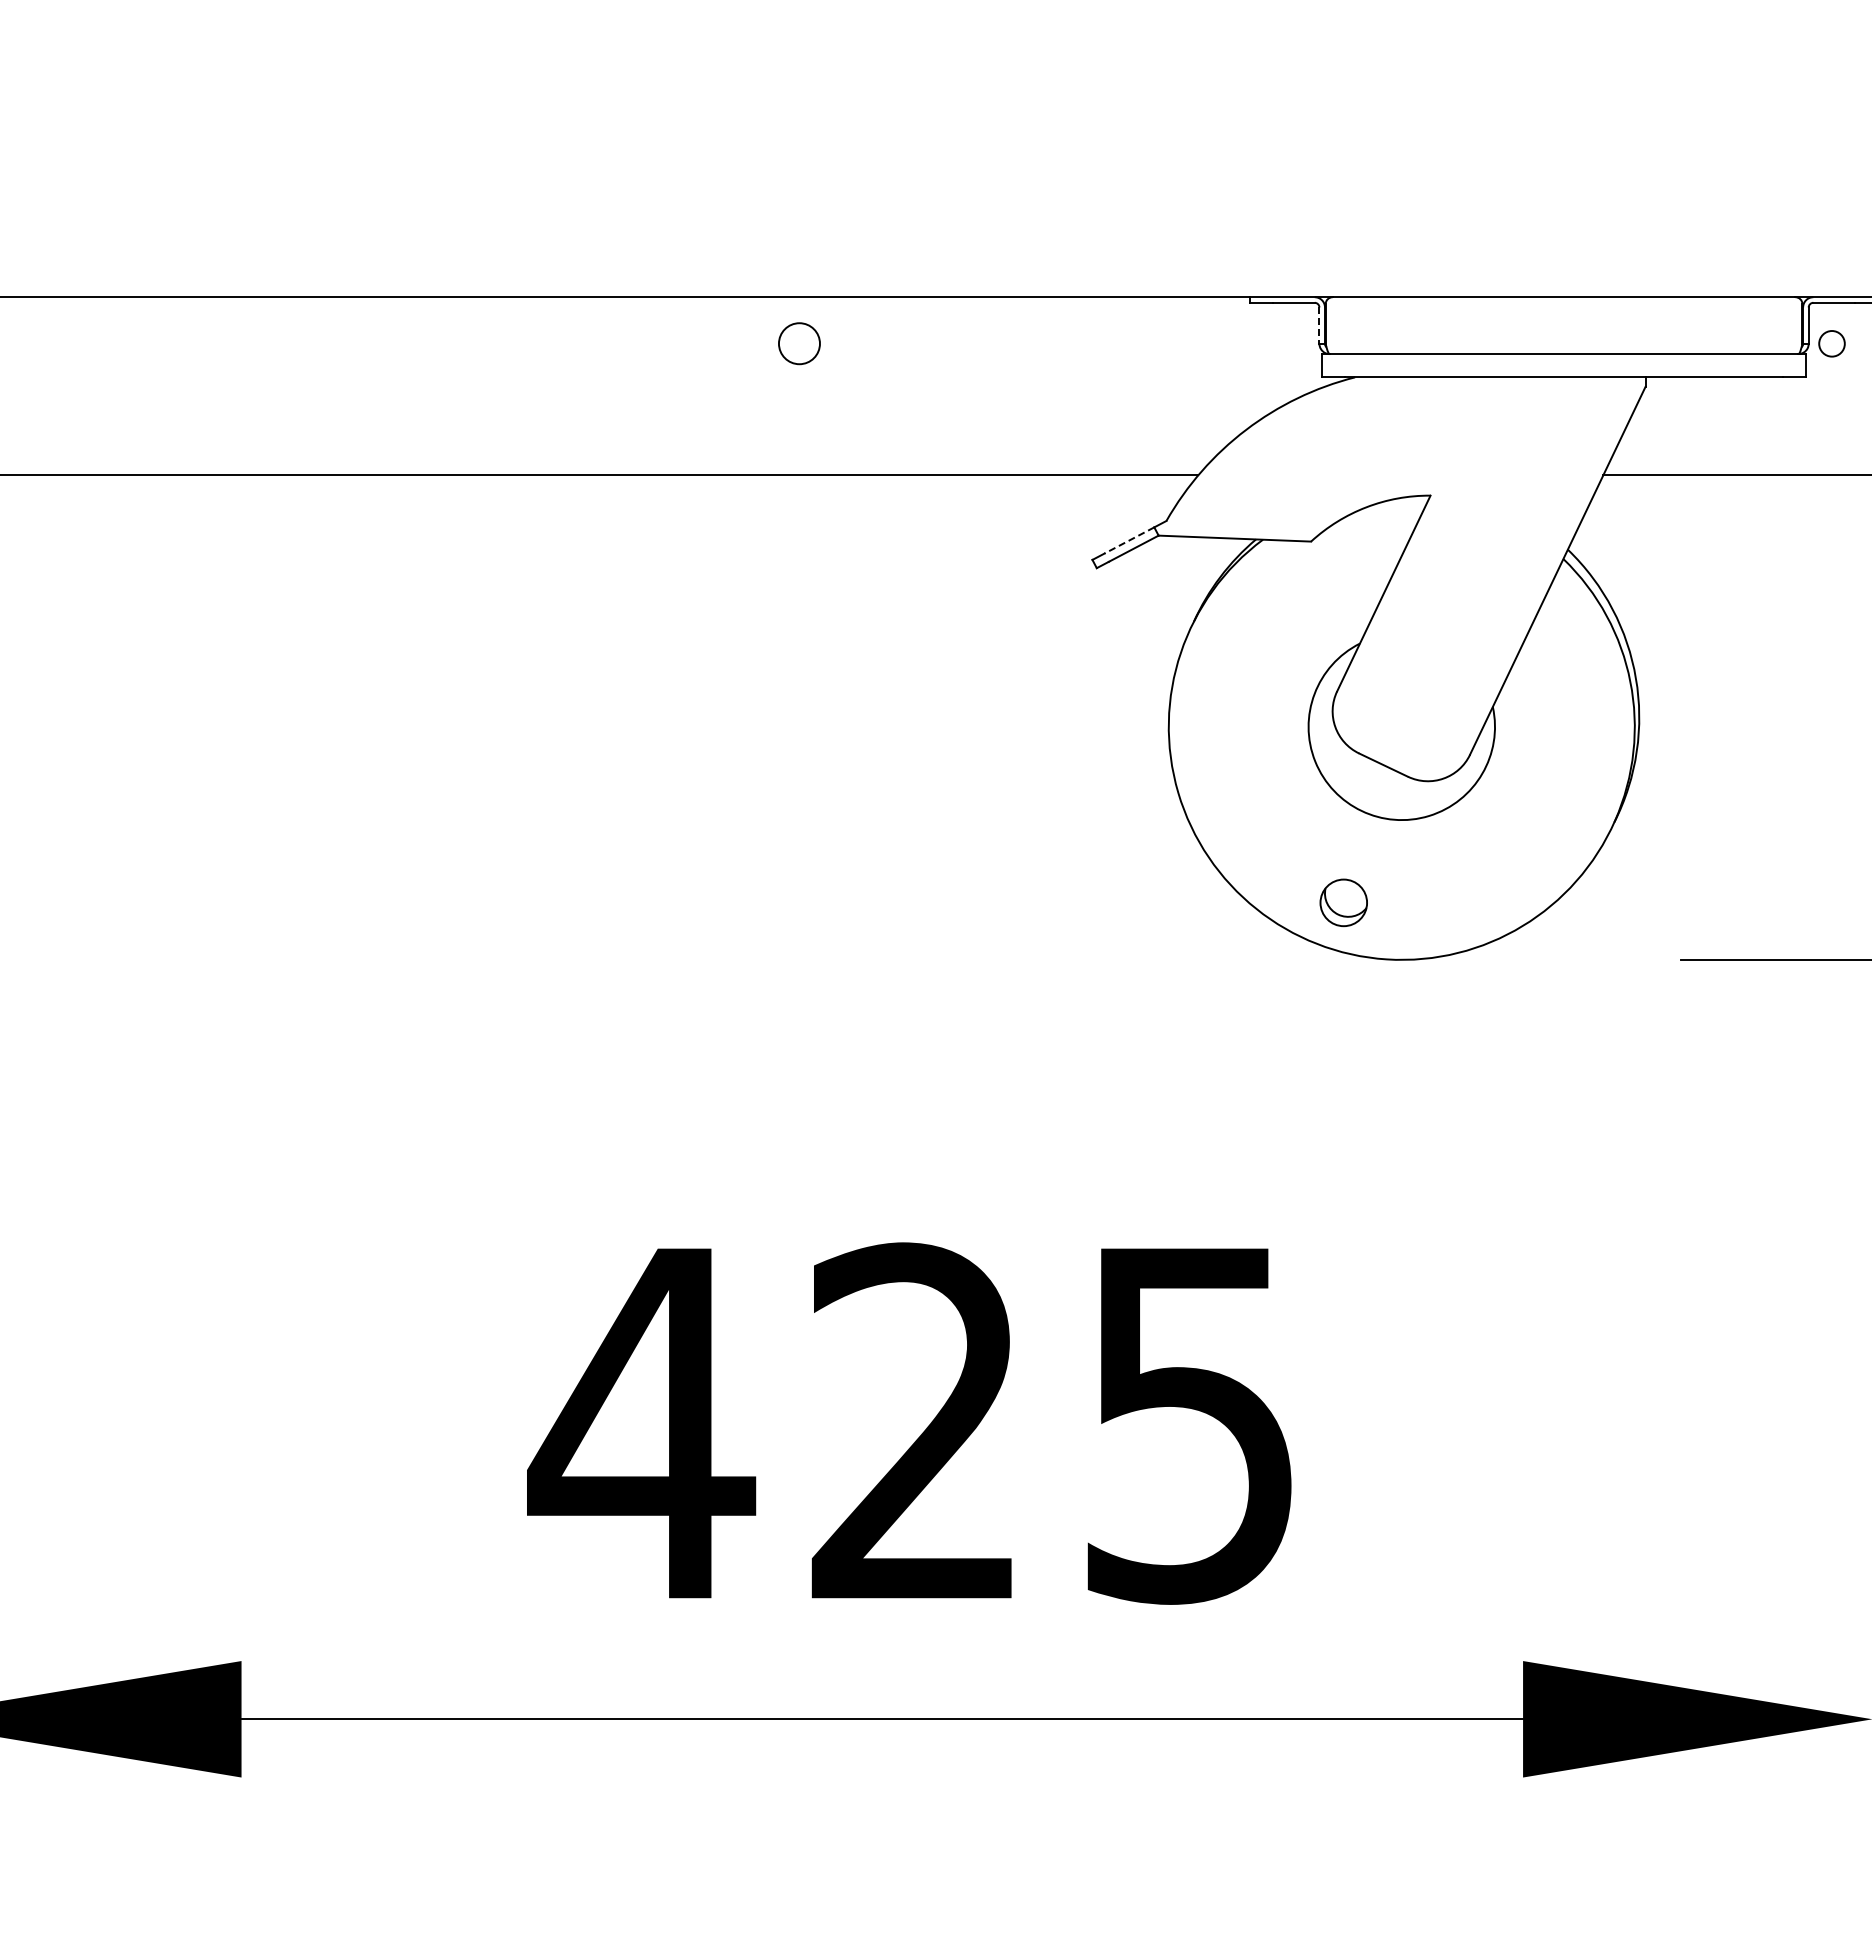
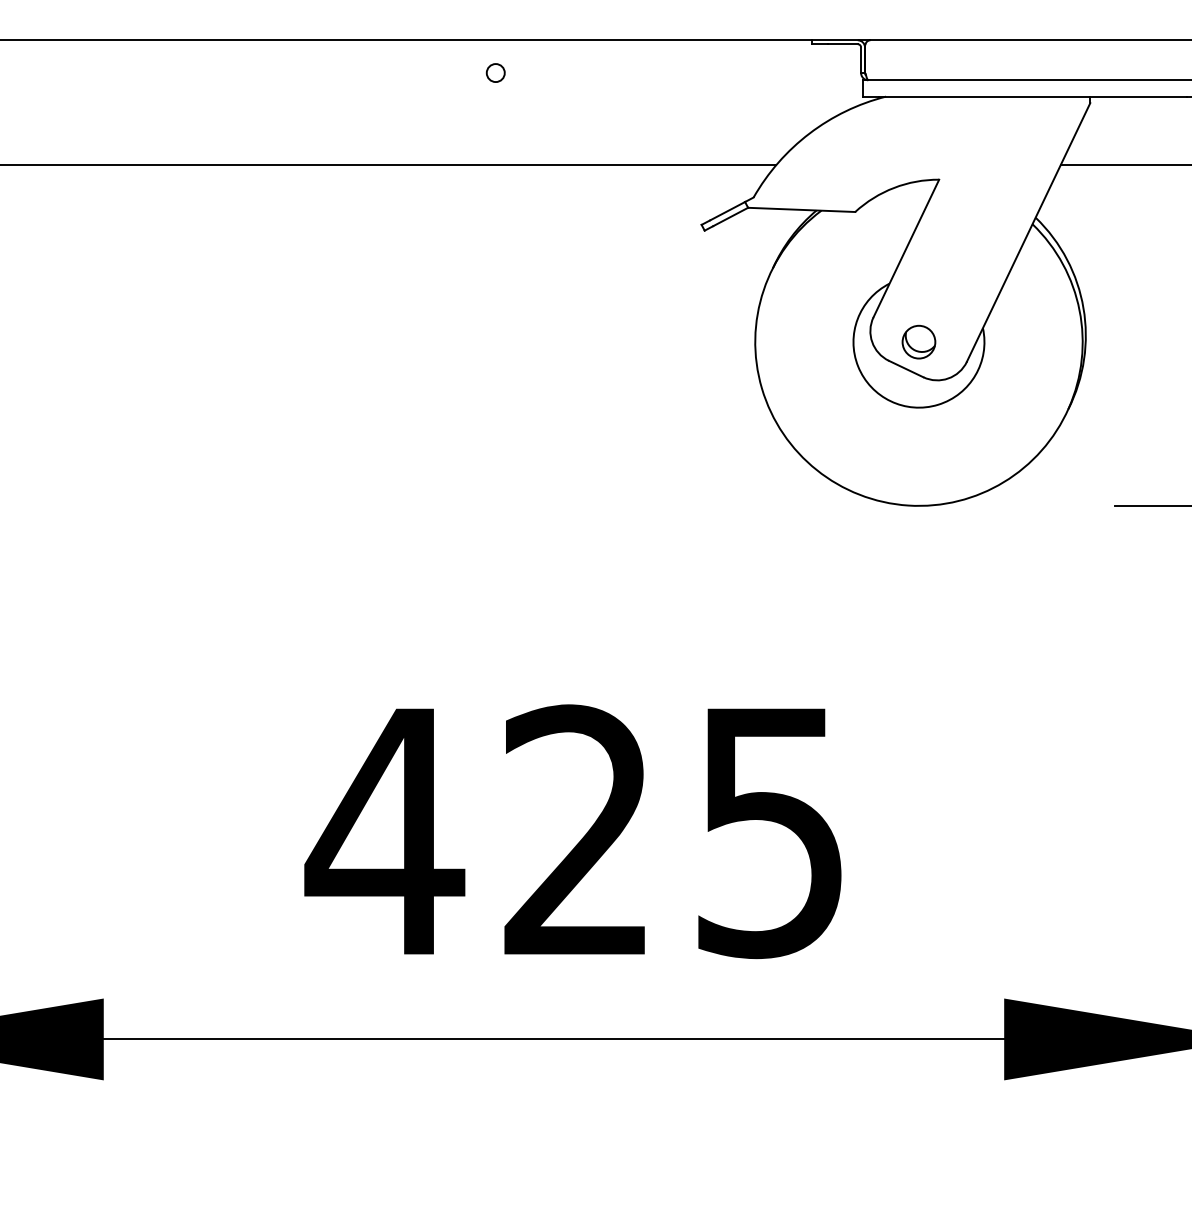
line: (1319, 326) -> (861, 60), dashed -> solid
circle: (799, 343) -> (495, 72), size x0.62
line: (1128, 540) -> (726, 211), dashed -> solid
part: (1343, 902) -> (918, 341), moved

